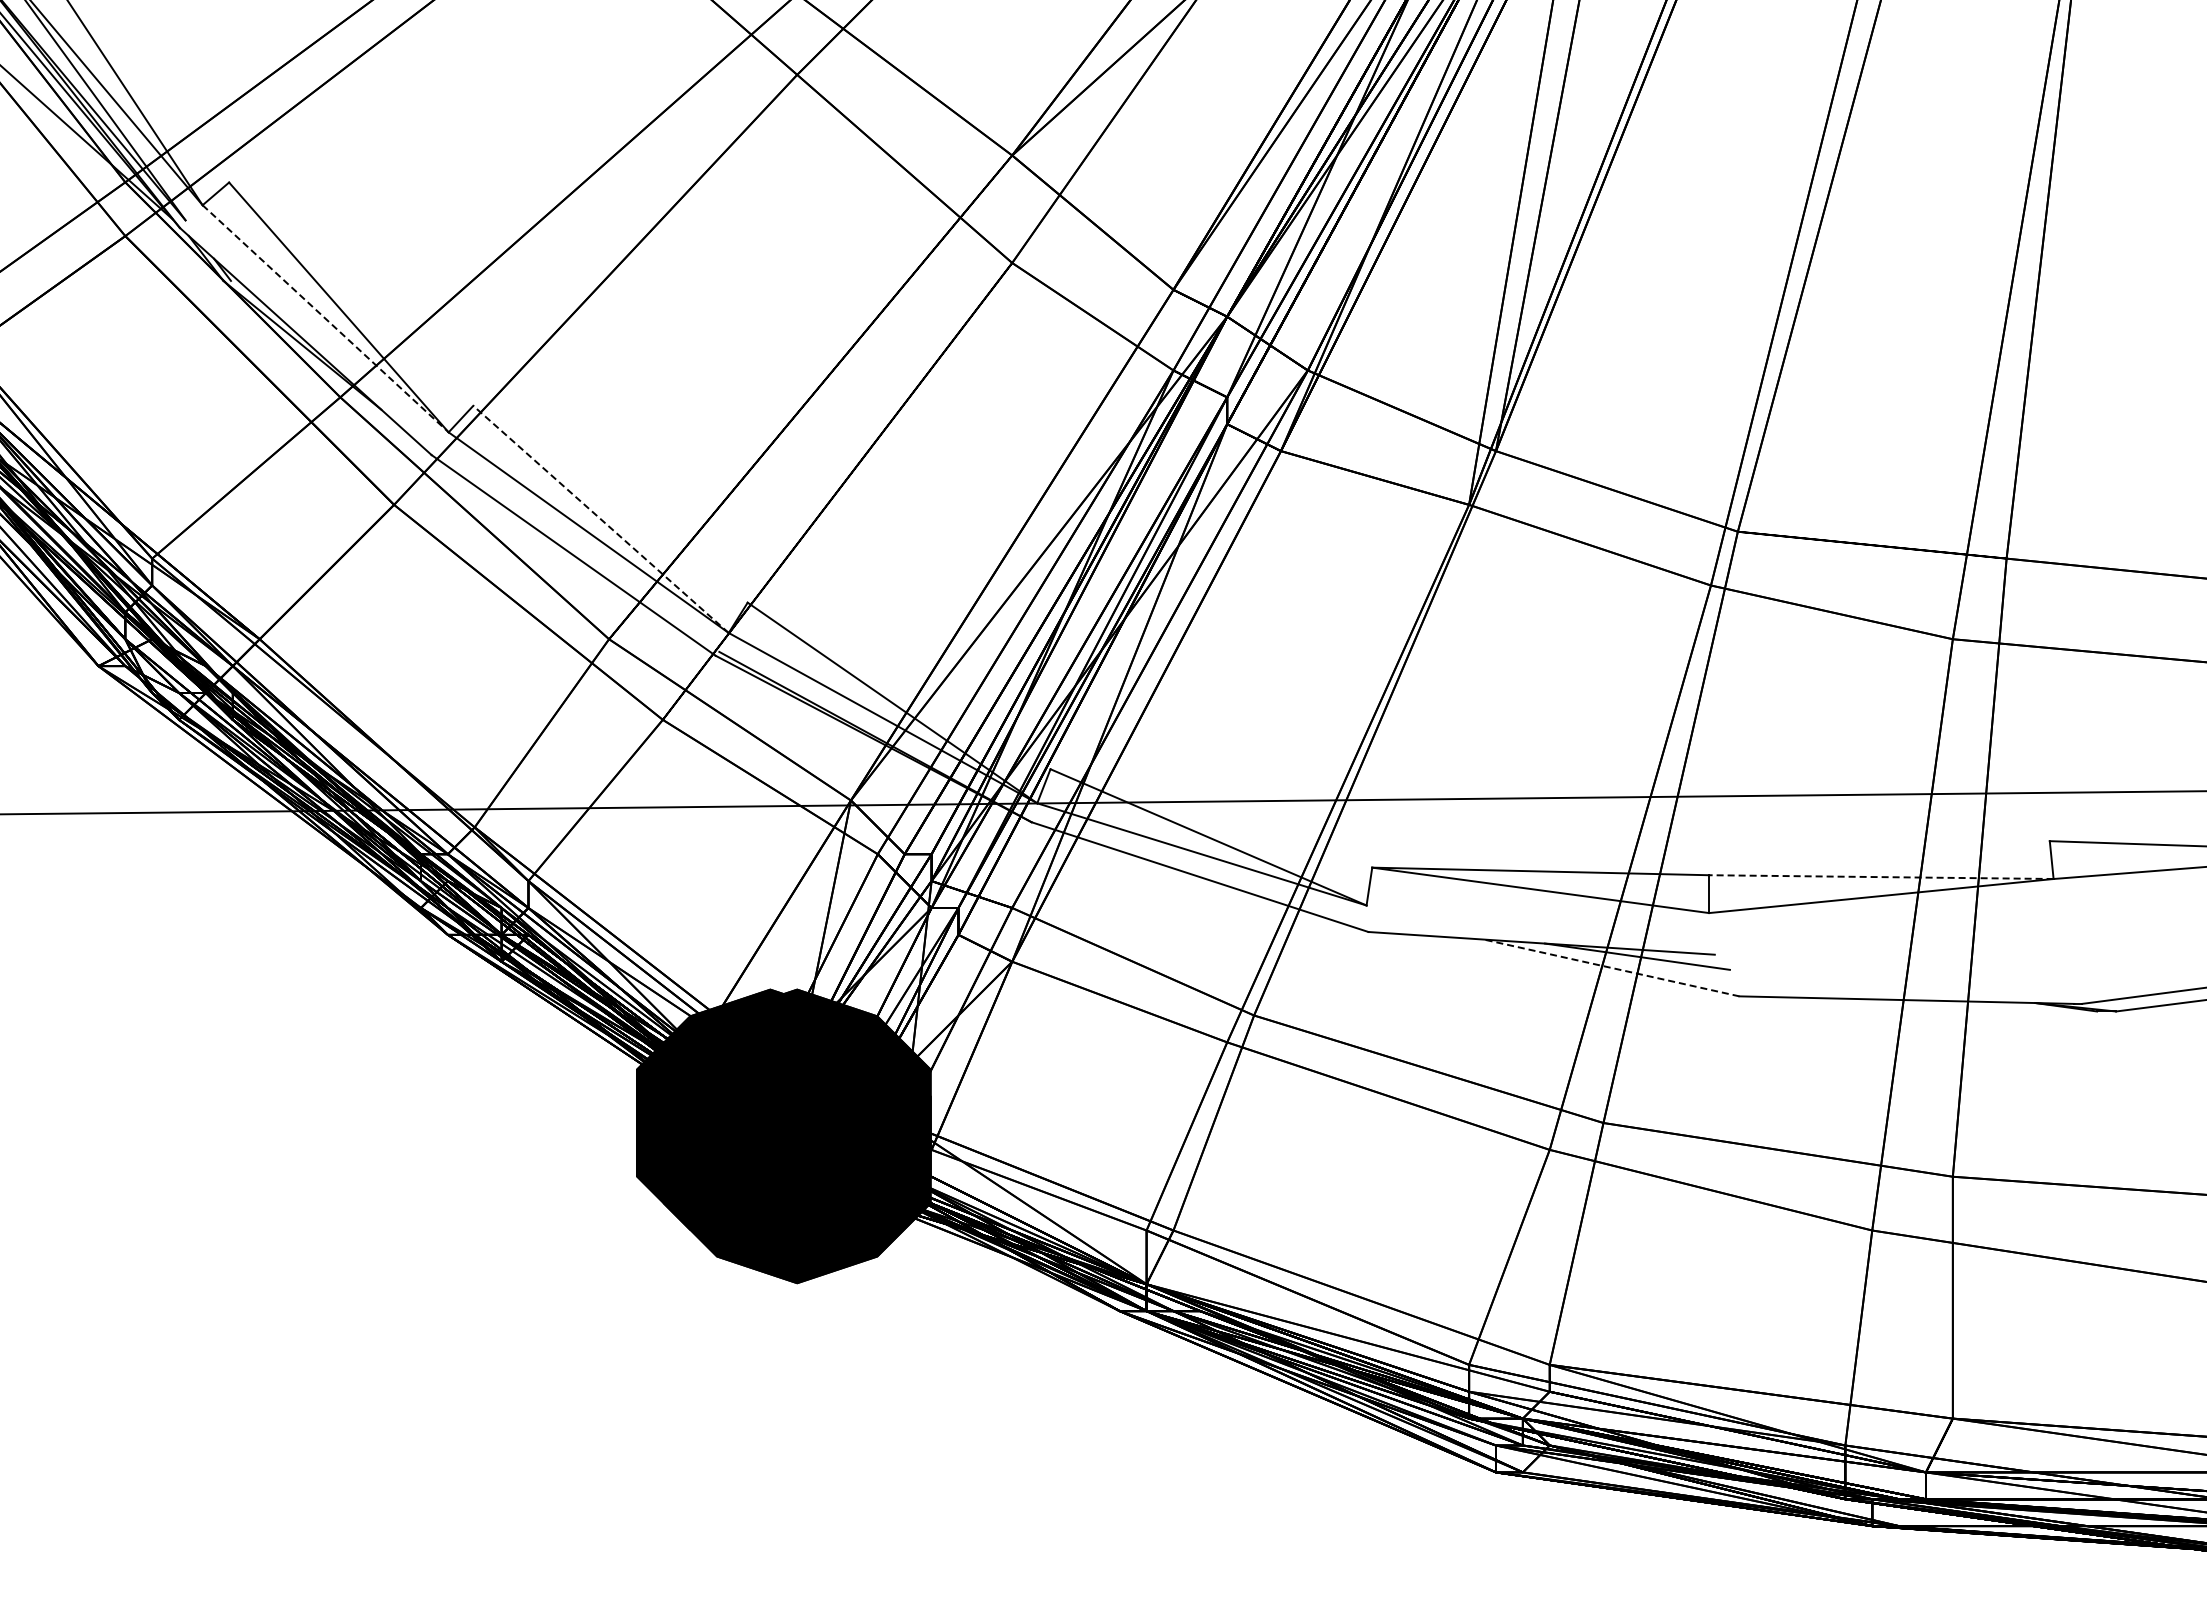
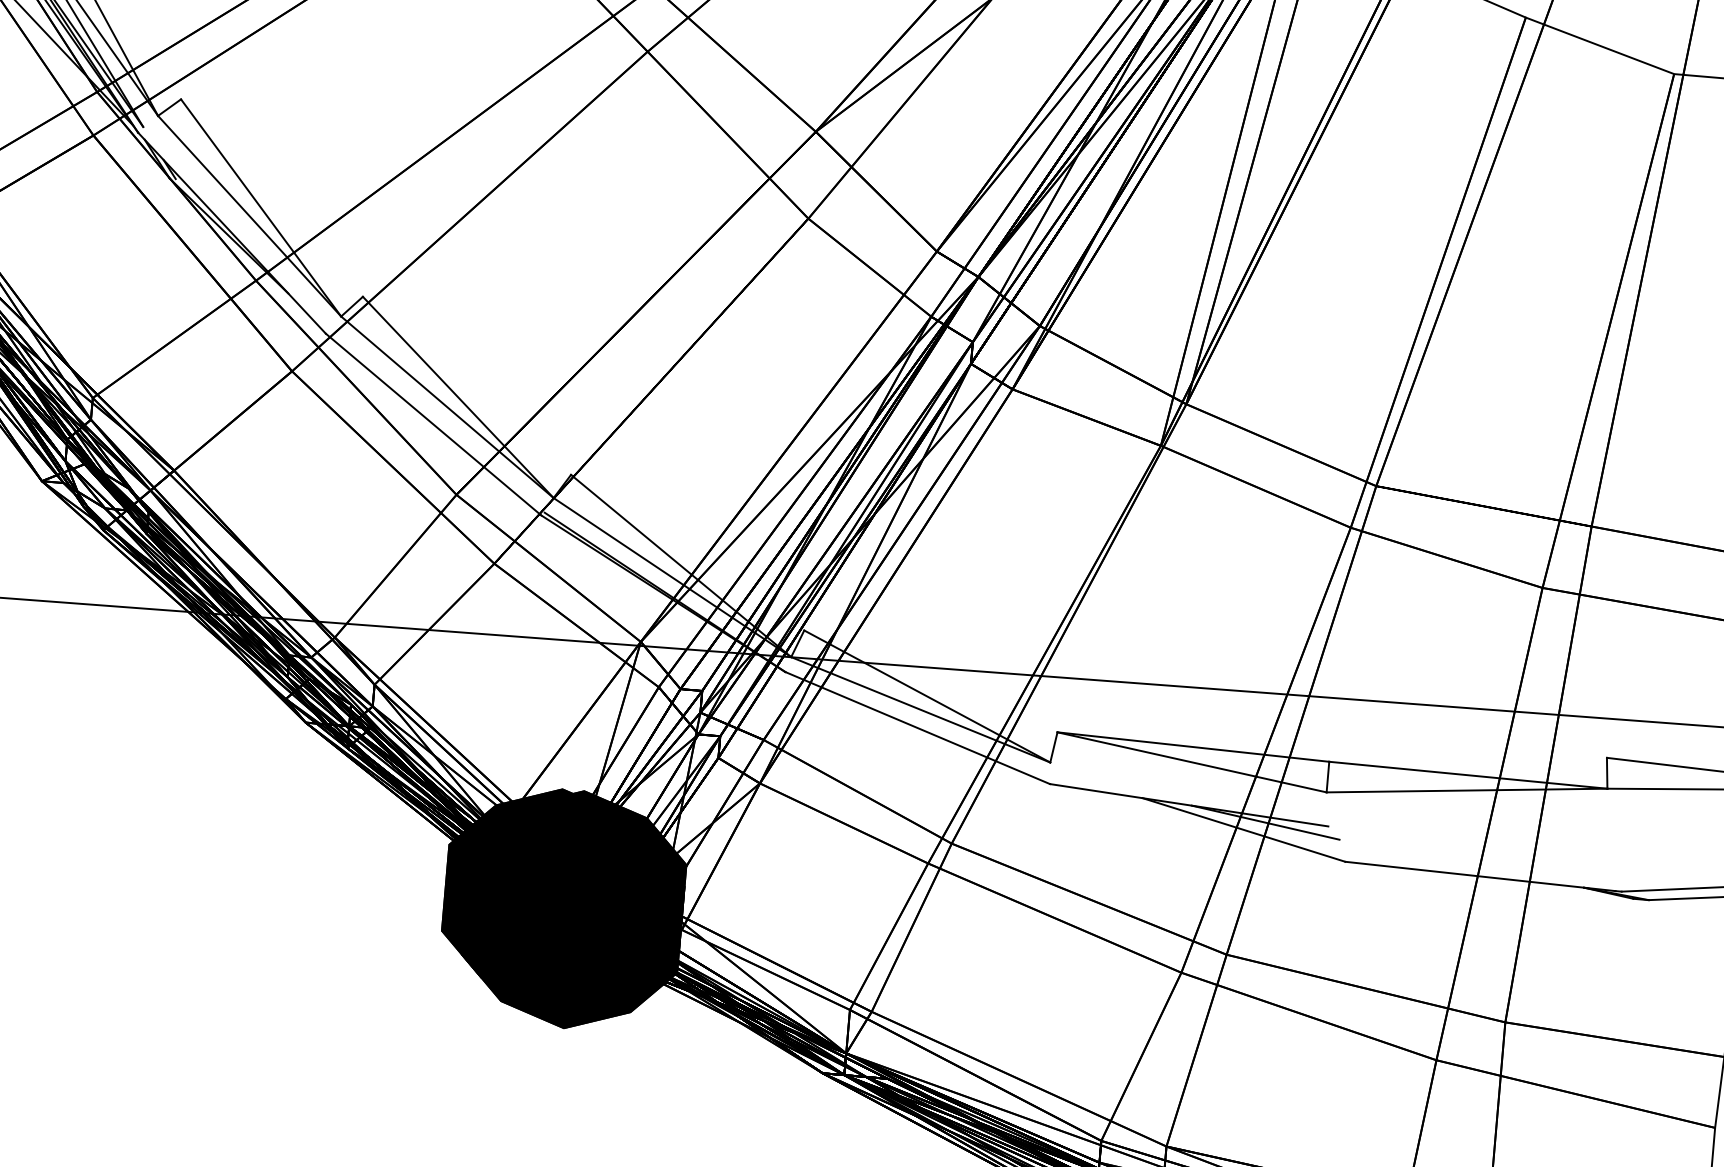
line: (326, 319) -> (250, 216), dashed -> solid
line: (601, 519) -> (458, 397), dashed -> solid
line: (1880, 877) -> (1467, 775), dashed -> solid
line: (1611, 967) -> (1243, 829), dashed -> solid

